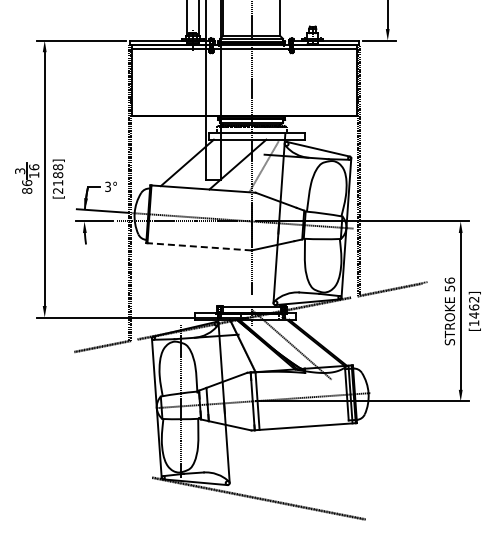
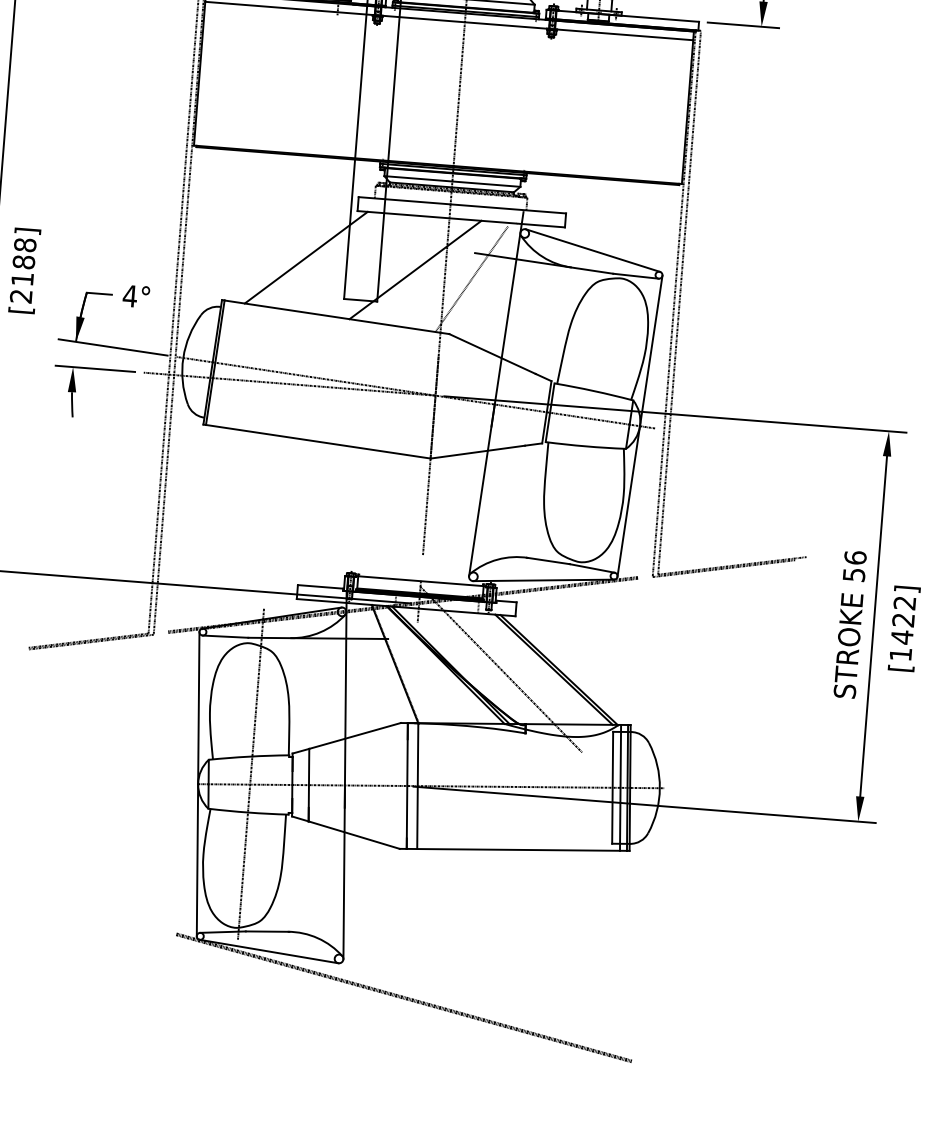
text: (107, 186) -> (129, 295), 3° -> 4°
line: (199, 246) -> (318, 441), dashed -> solid
text: (474, 307) -> (904, 620), [1462] -> [1422]

